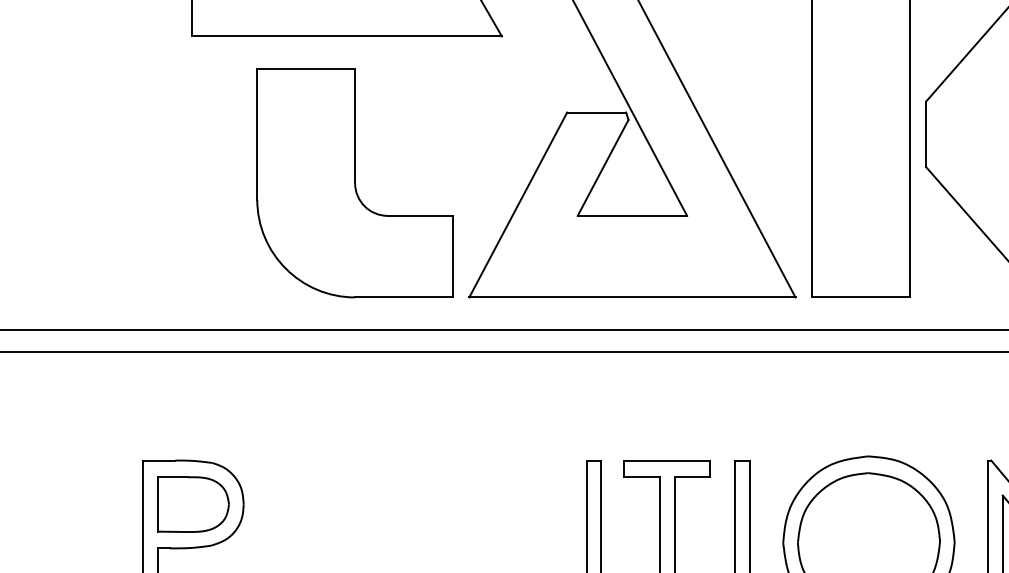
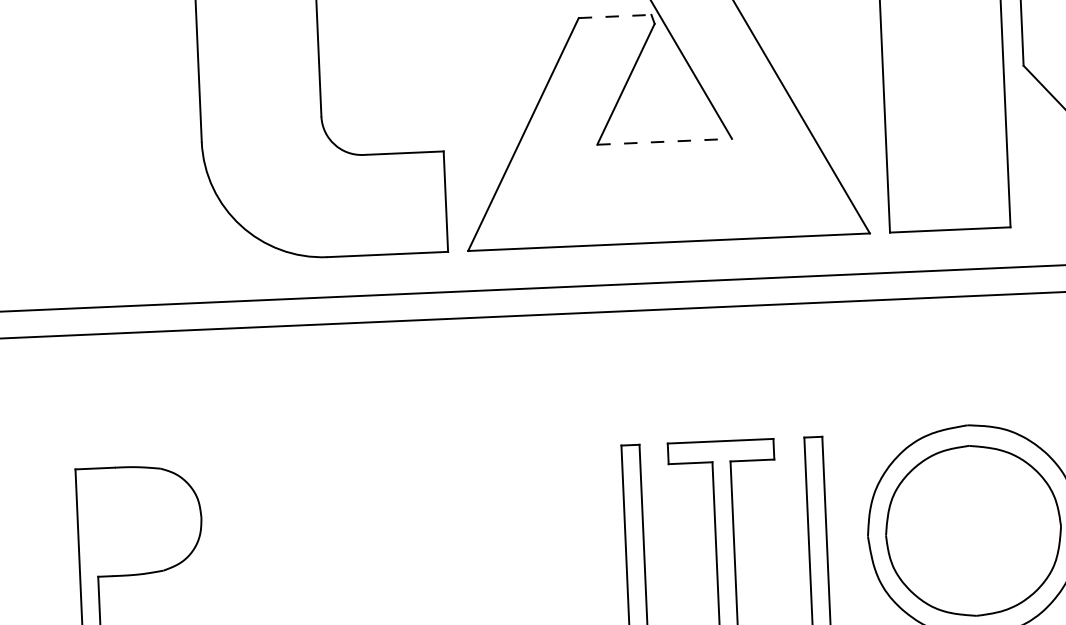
line: (596, 112) -> (614, 16), solid -> dashed
line: (632, 215) -> (664, 141), solid -> dashed
part: (193, 504) -> (139, 520), removed

